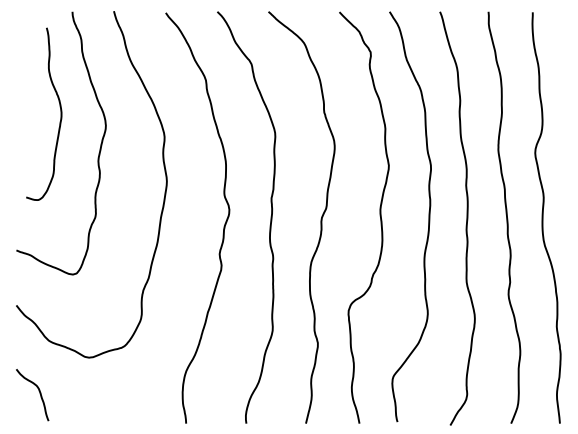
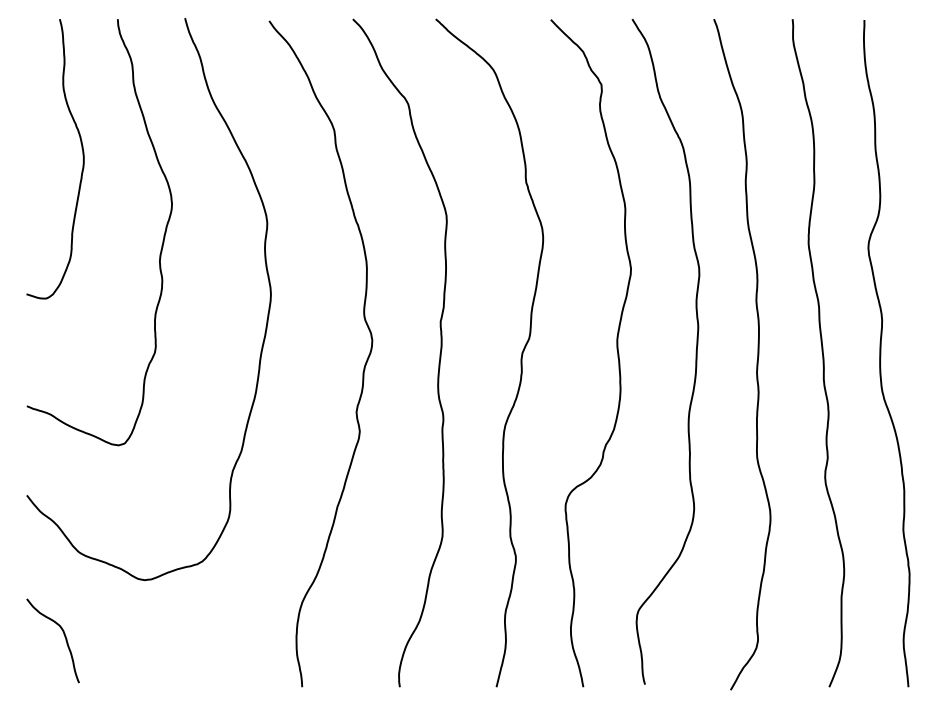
curve: (60, 113) -> (82, 158), moved

